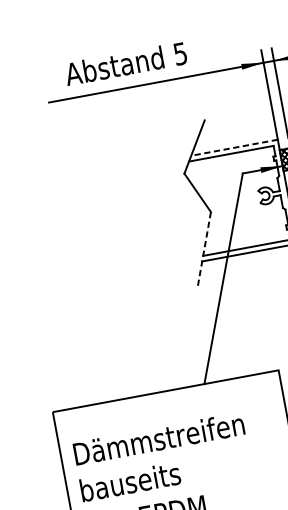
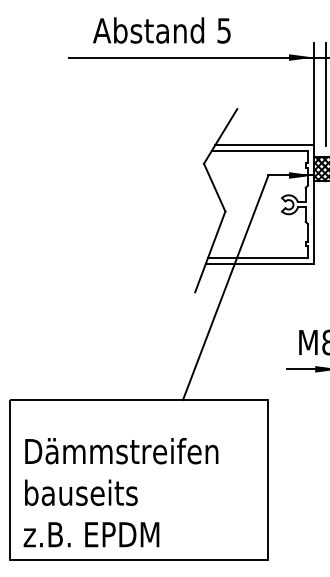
line: (234, 147) -> (264, 145), dashed -> solid
line: (204, 250) -> (210, 252), dashed -> solid

